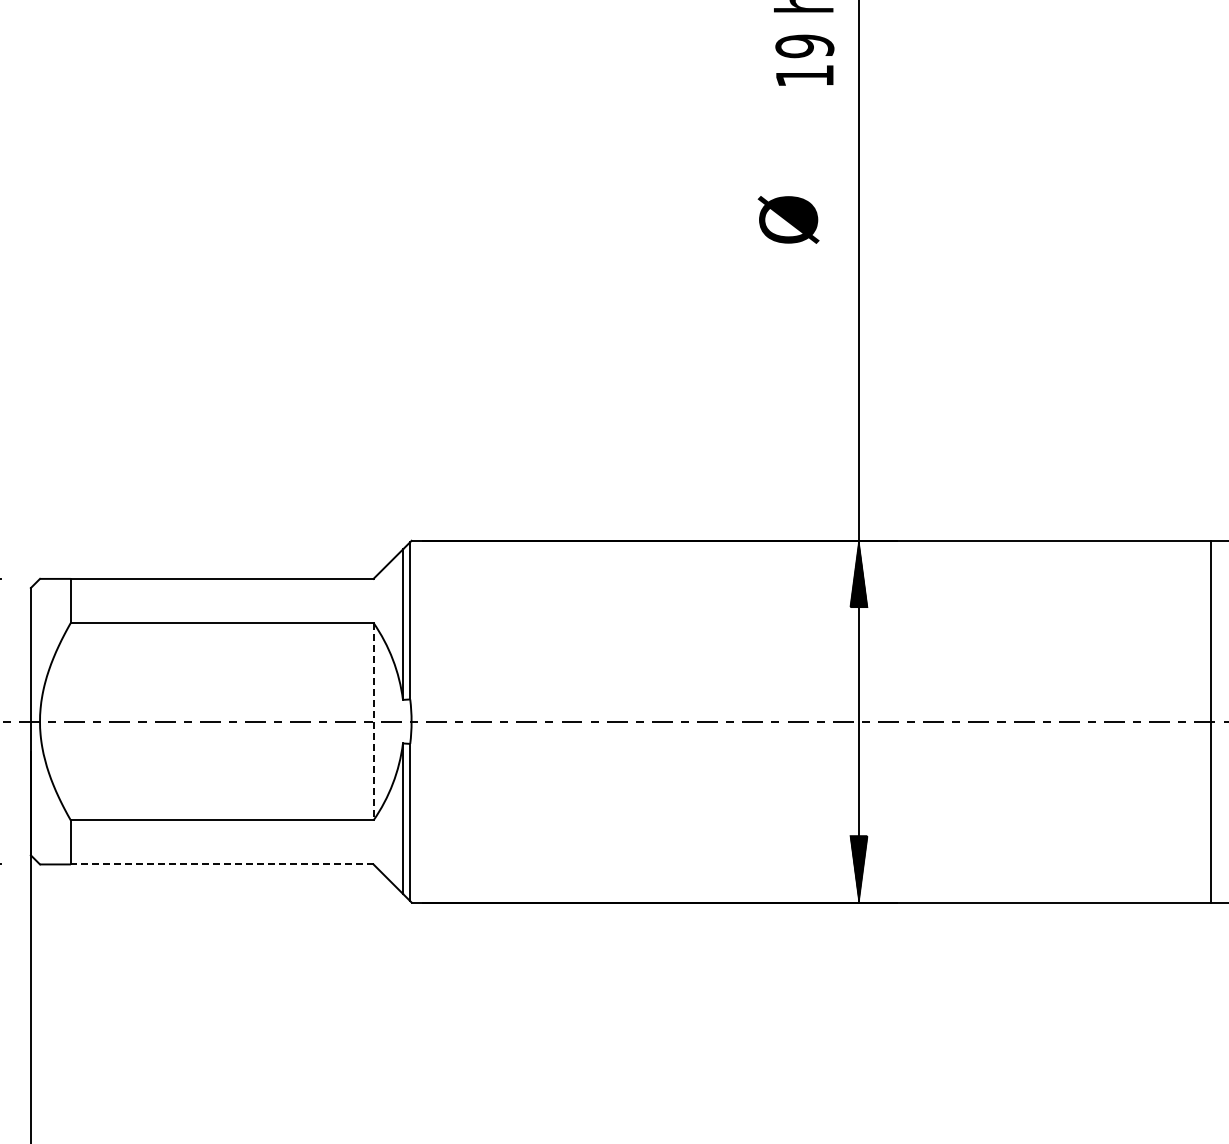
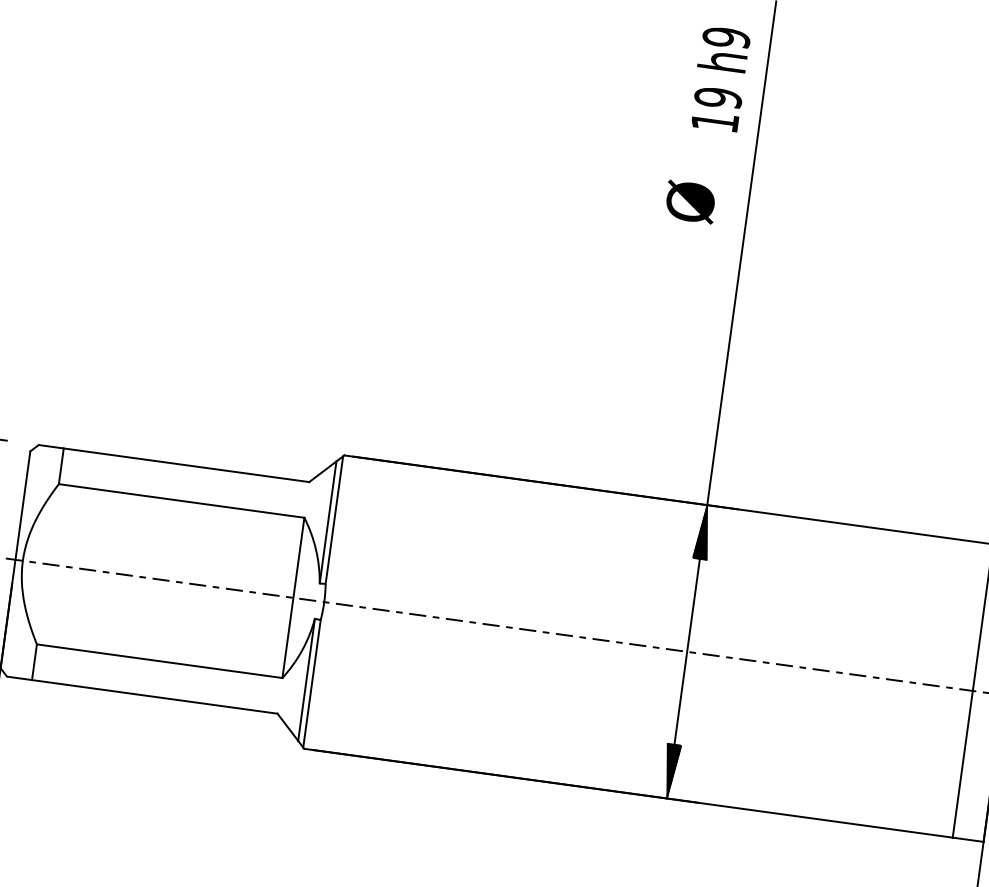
text: (788, 219) -> (690, 201), moved
line: (373, 721) -> (293, 597), dashed -> solid
line: (221, 864) -> (154, 696), dashed -> solid

